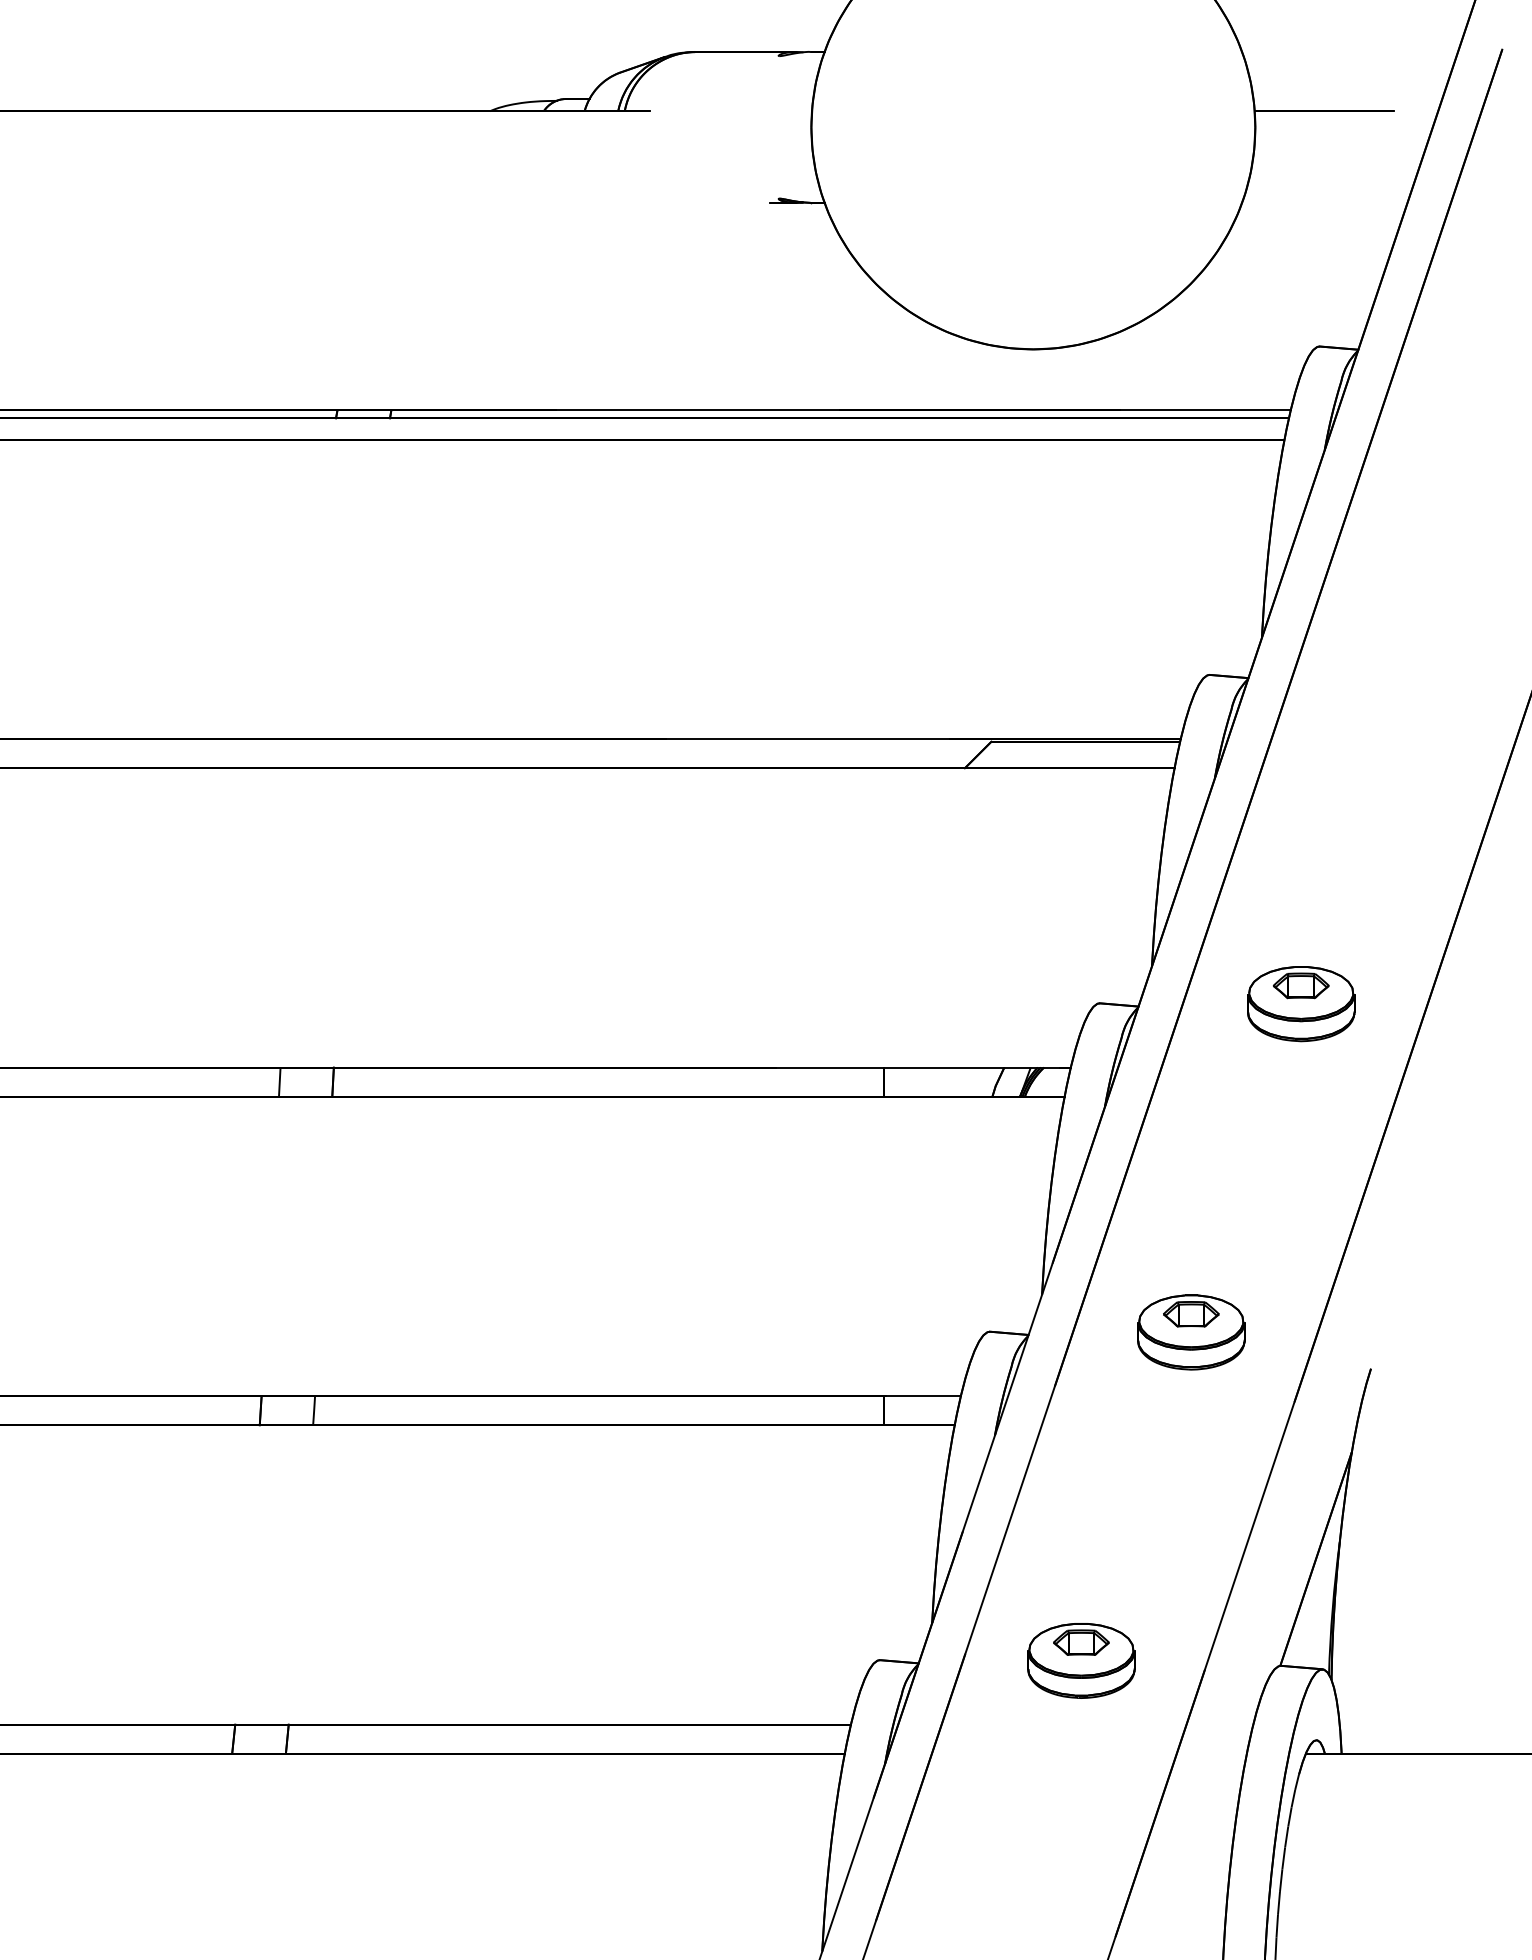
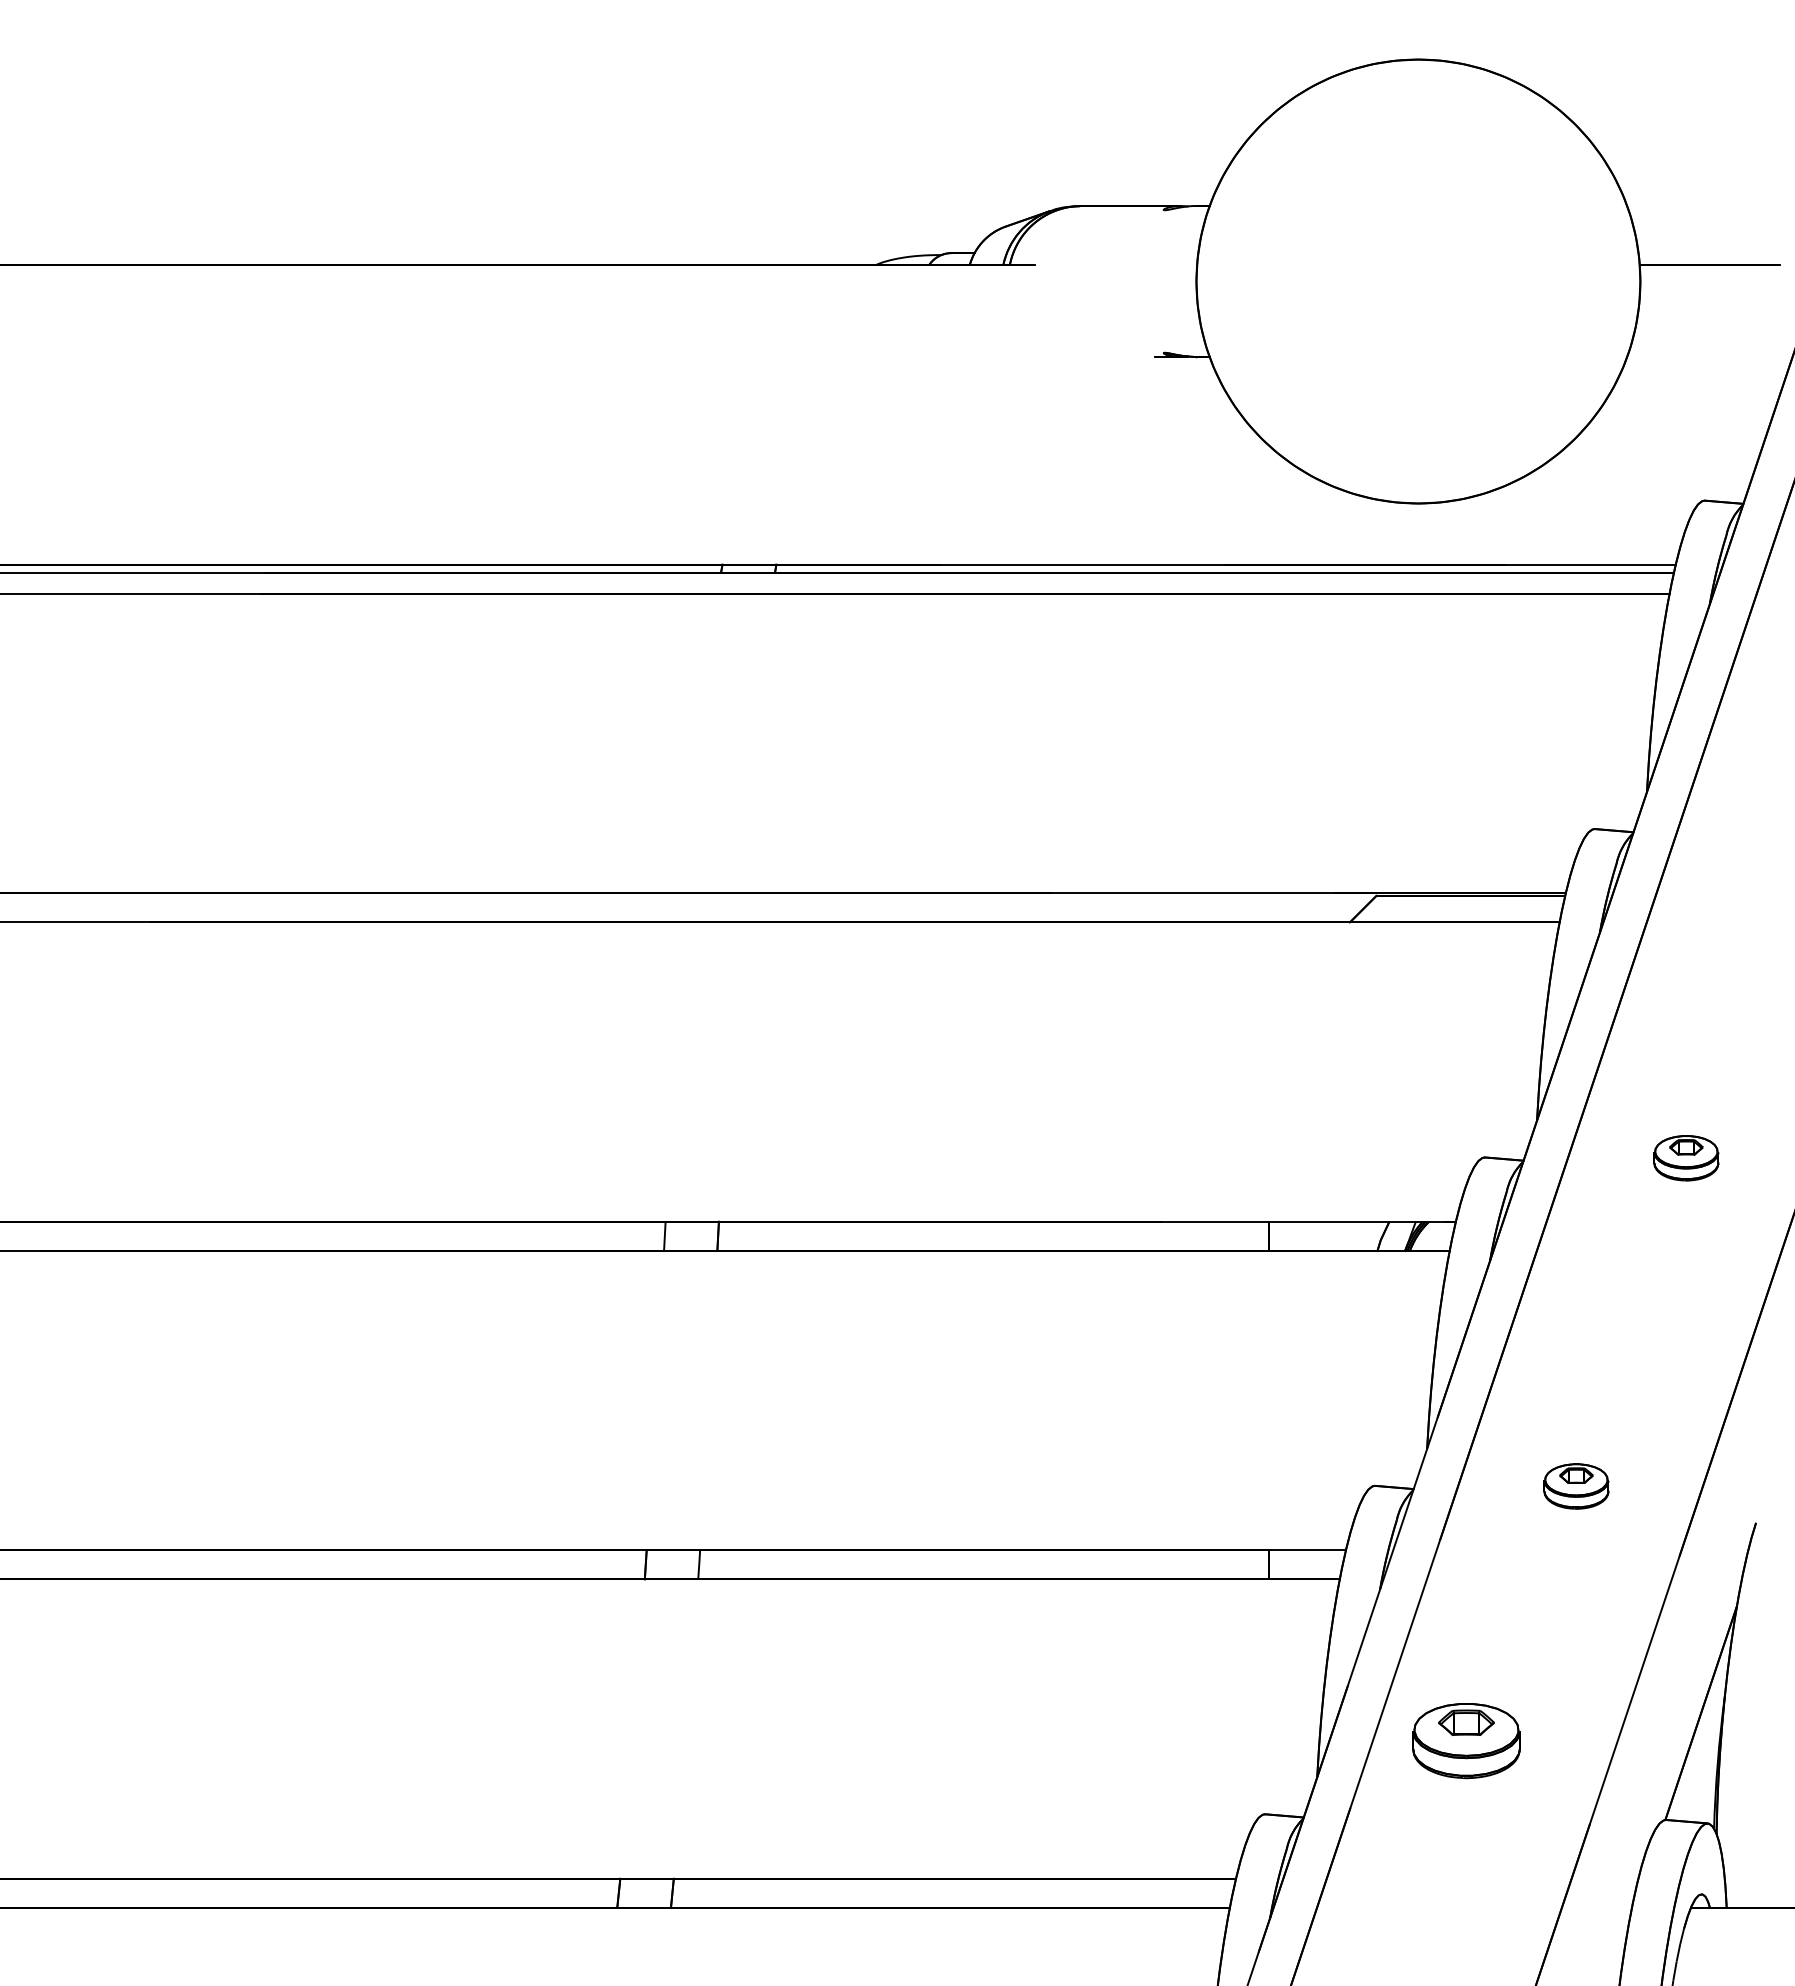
part: (1301, 1004) -> (1686, 1158), size x0.6
part: (1191, 1332) -> (1576, 1486), size x0.6
part: (1081, 1661) -> (1466, 1741), moved

